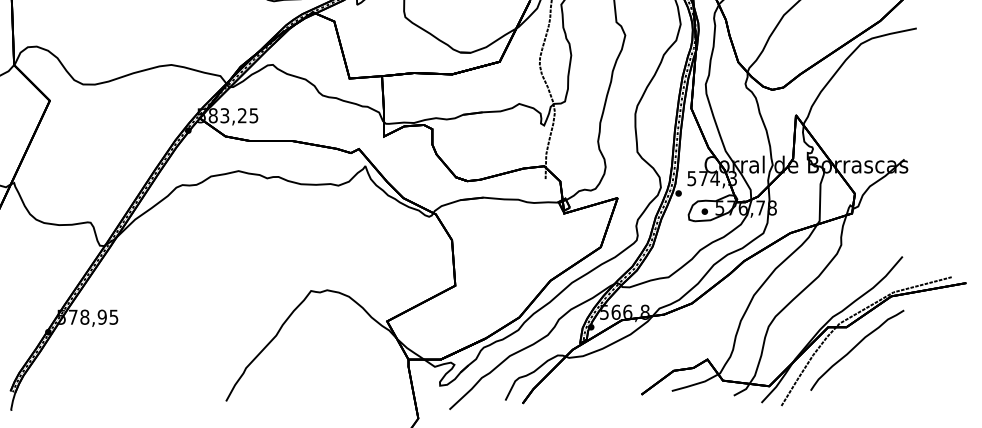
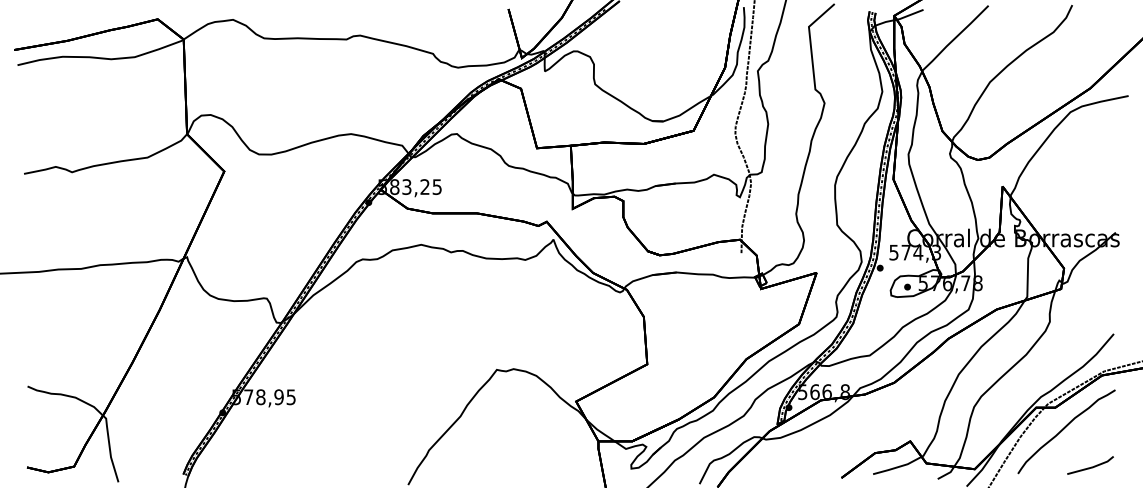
line: (881, 383) -> (1091, 466), added

